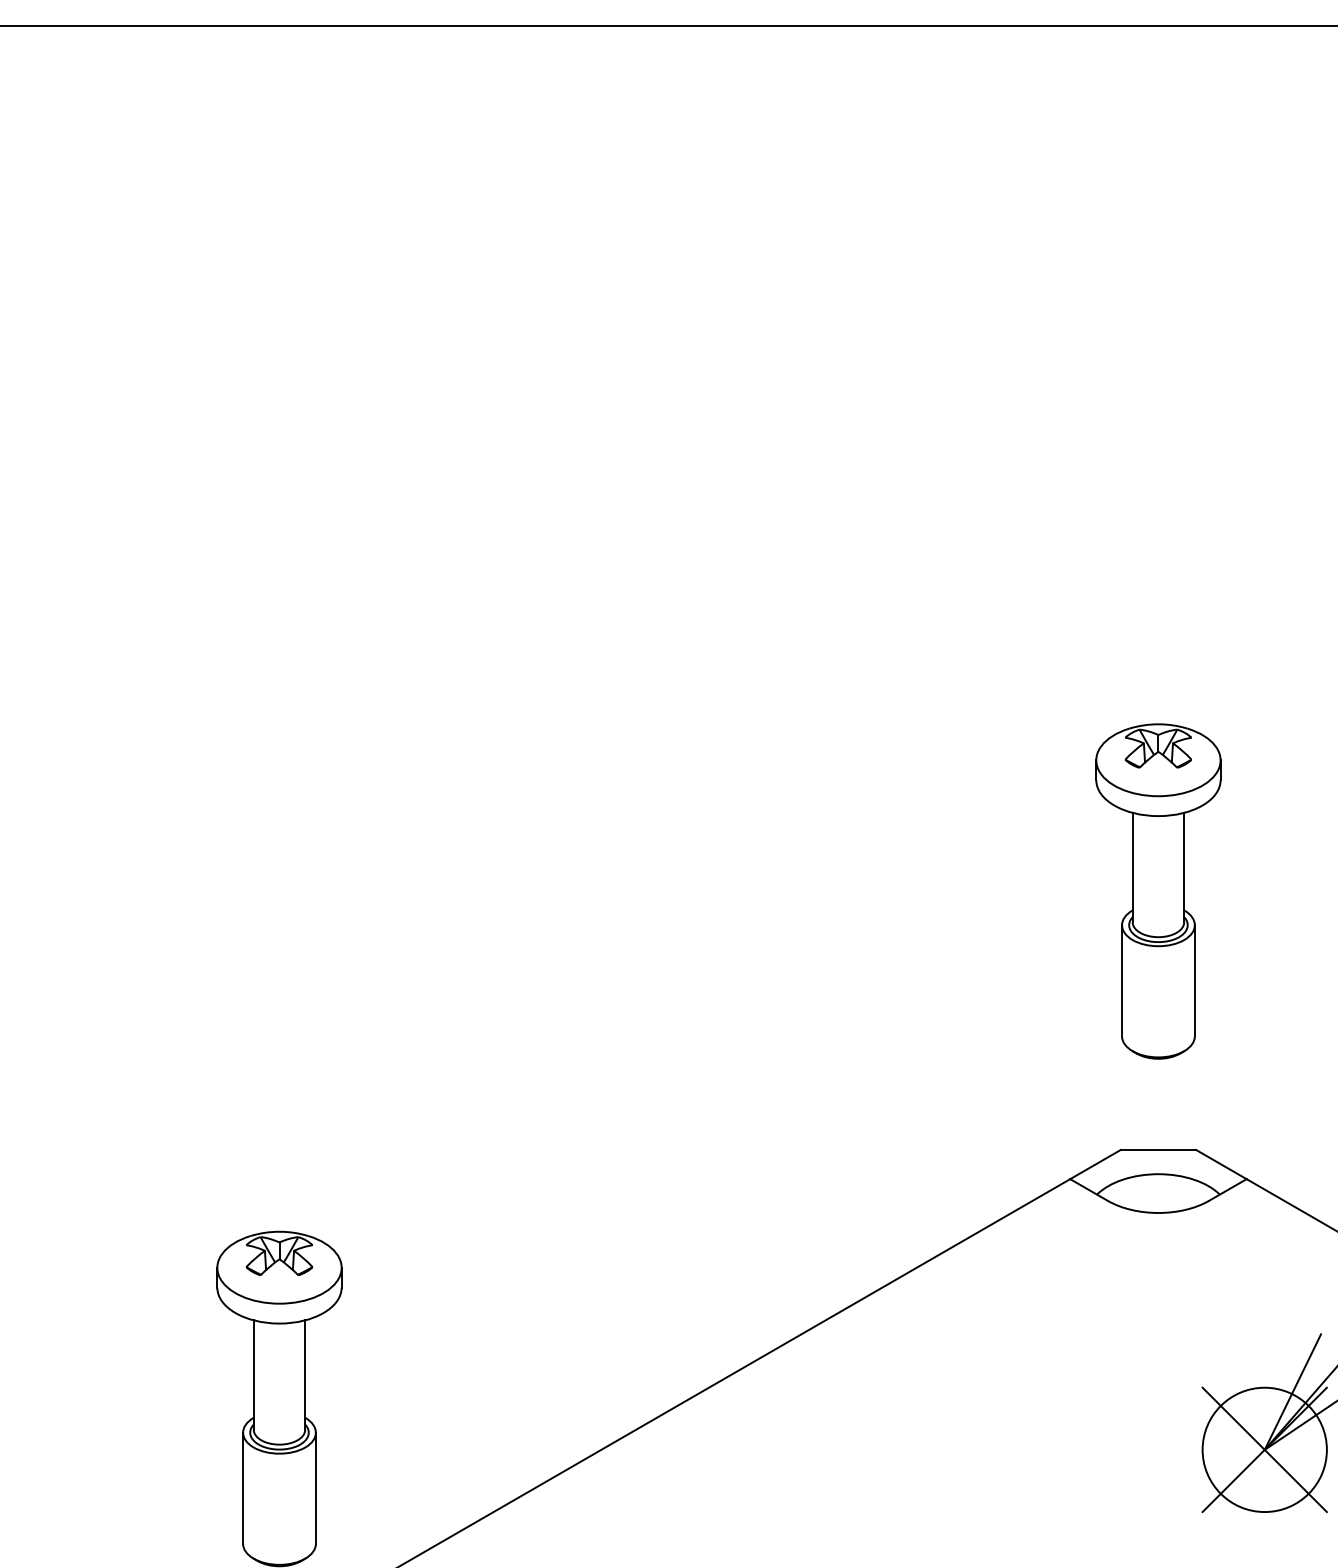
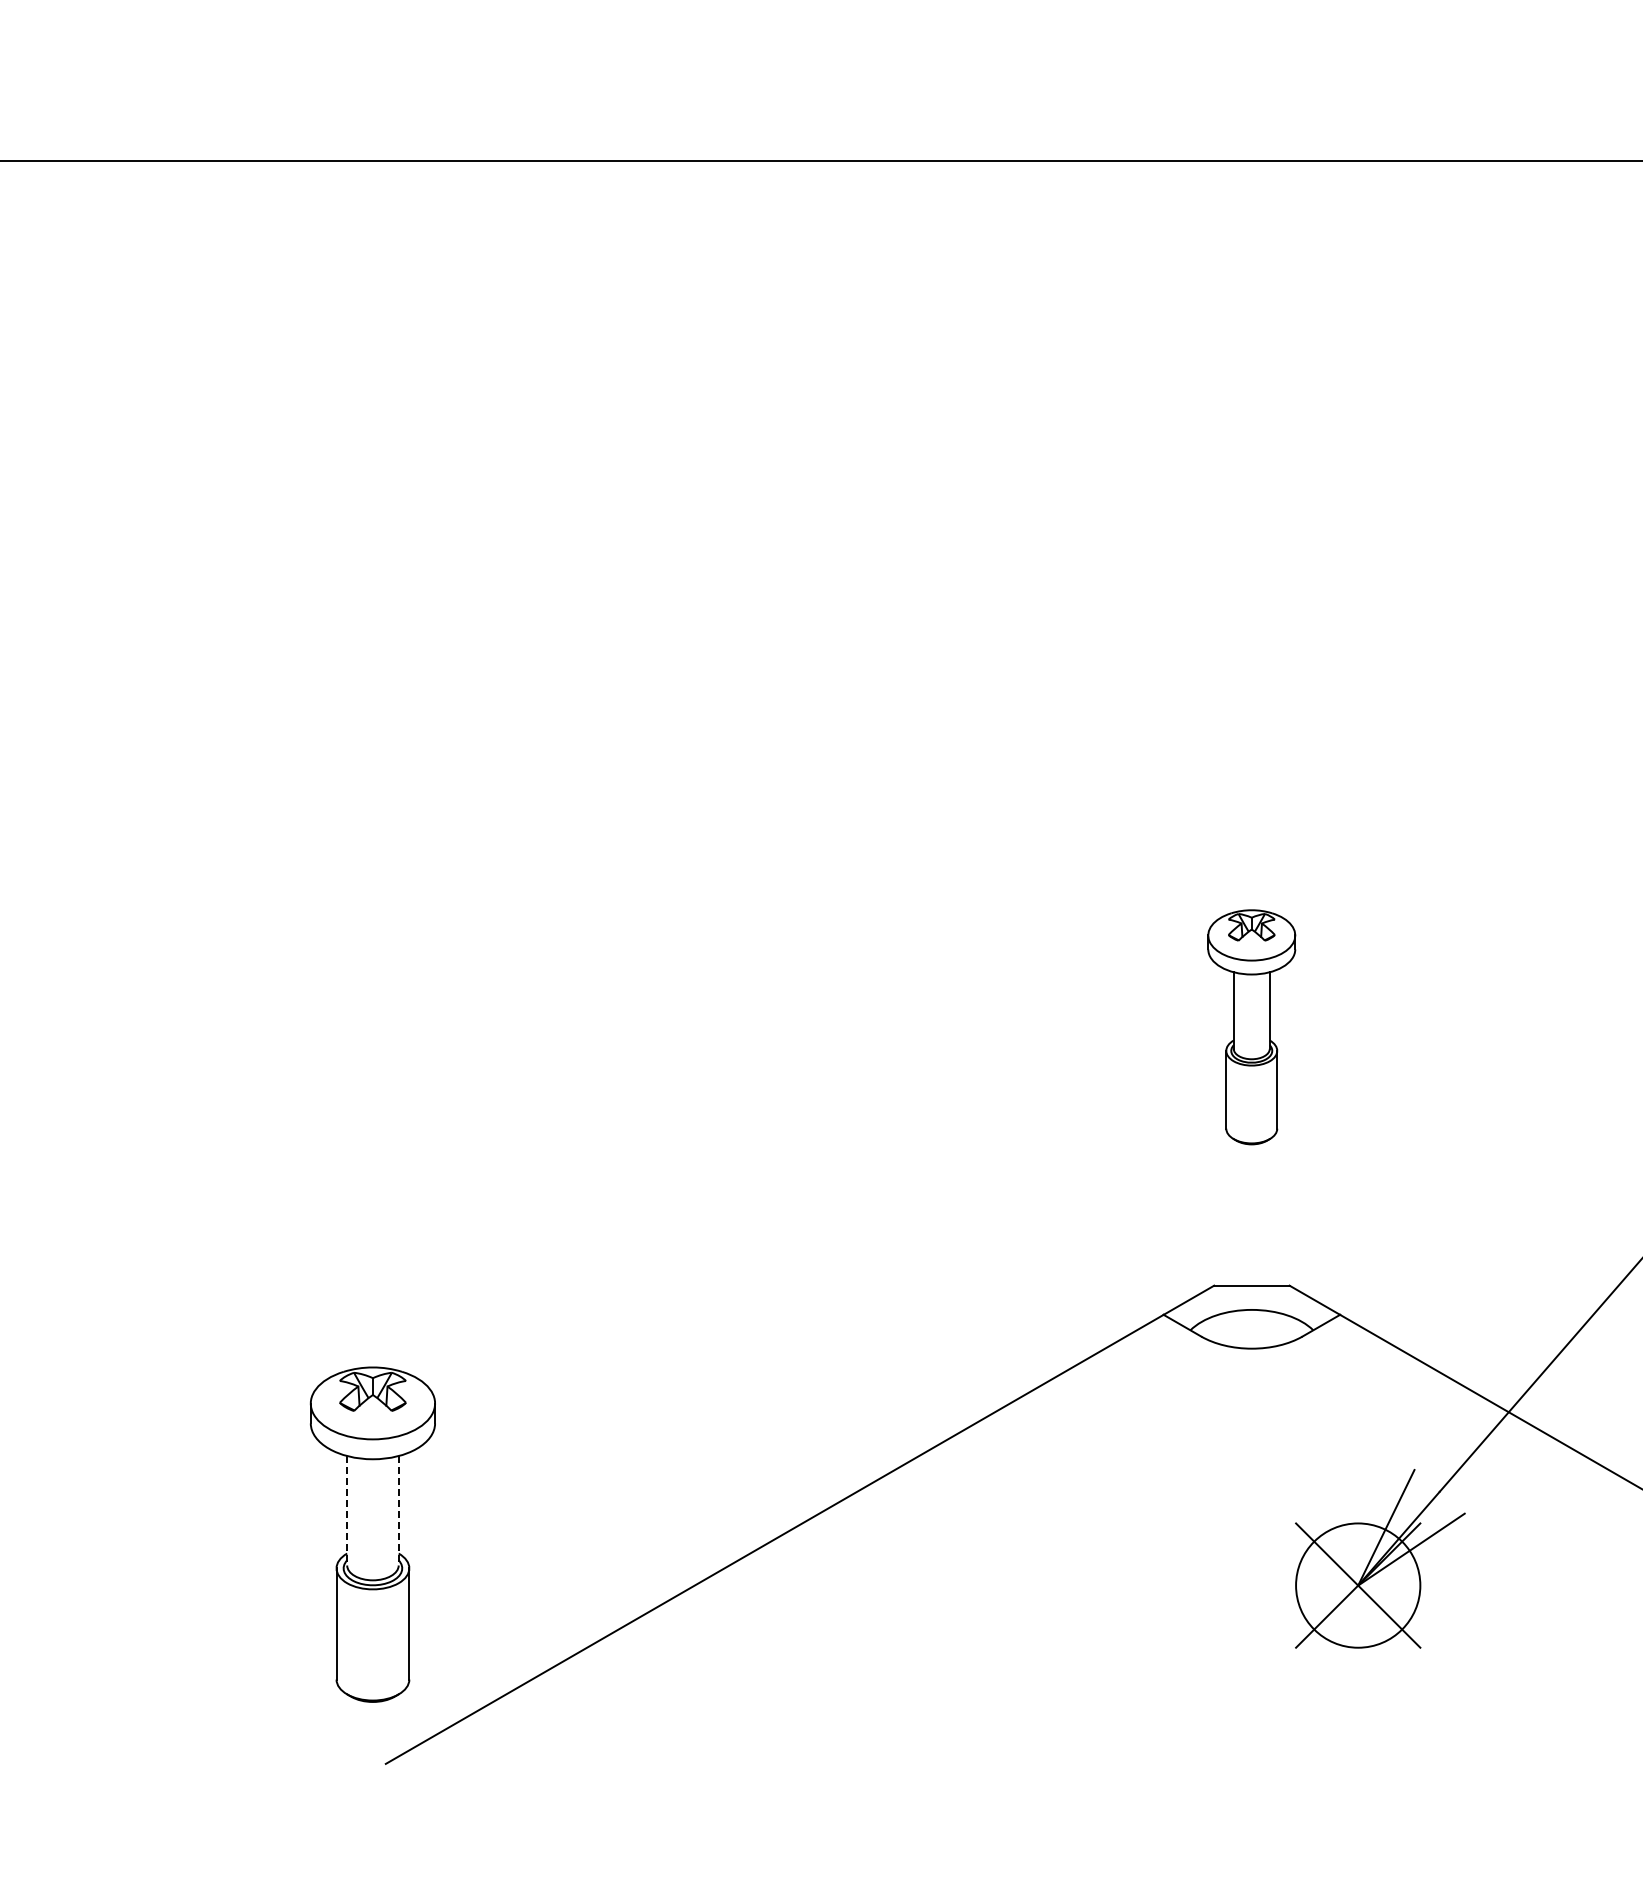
part: (1158, 891) -> (1251, 1027), size x0.7
line: (254, 1374) -> (347, 1510), solid -> dashed
line: (305, 1374) -> (398, 1510), solid -> dashed

